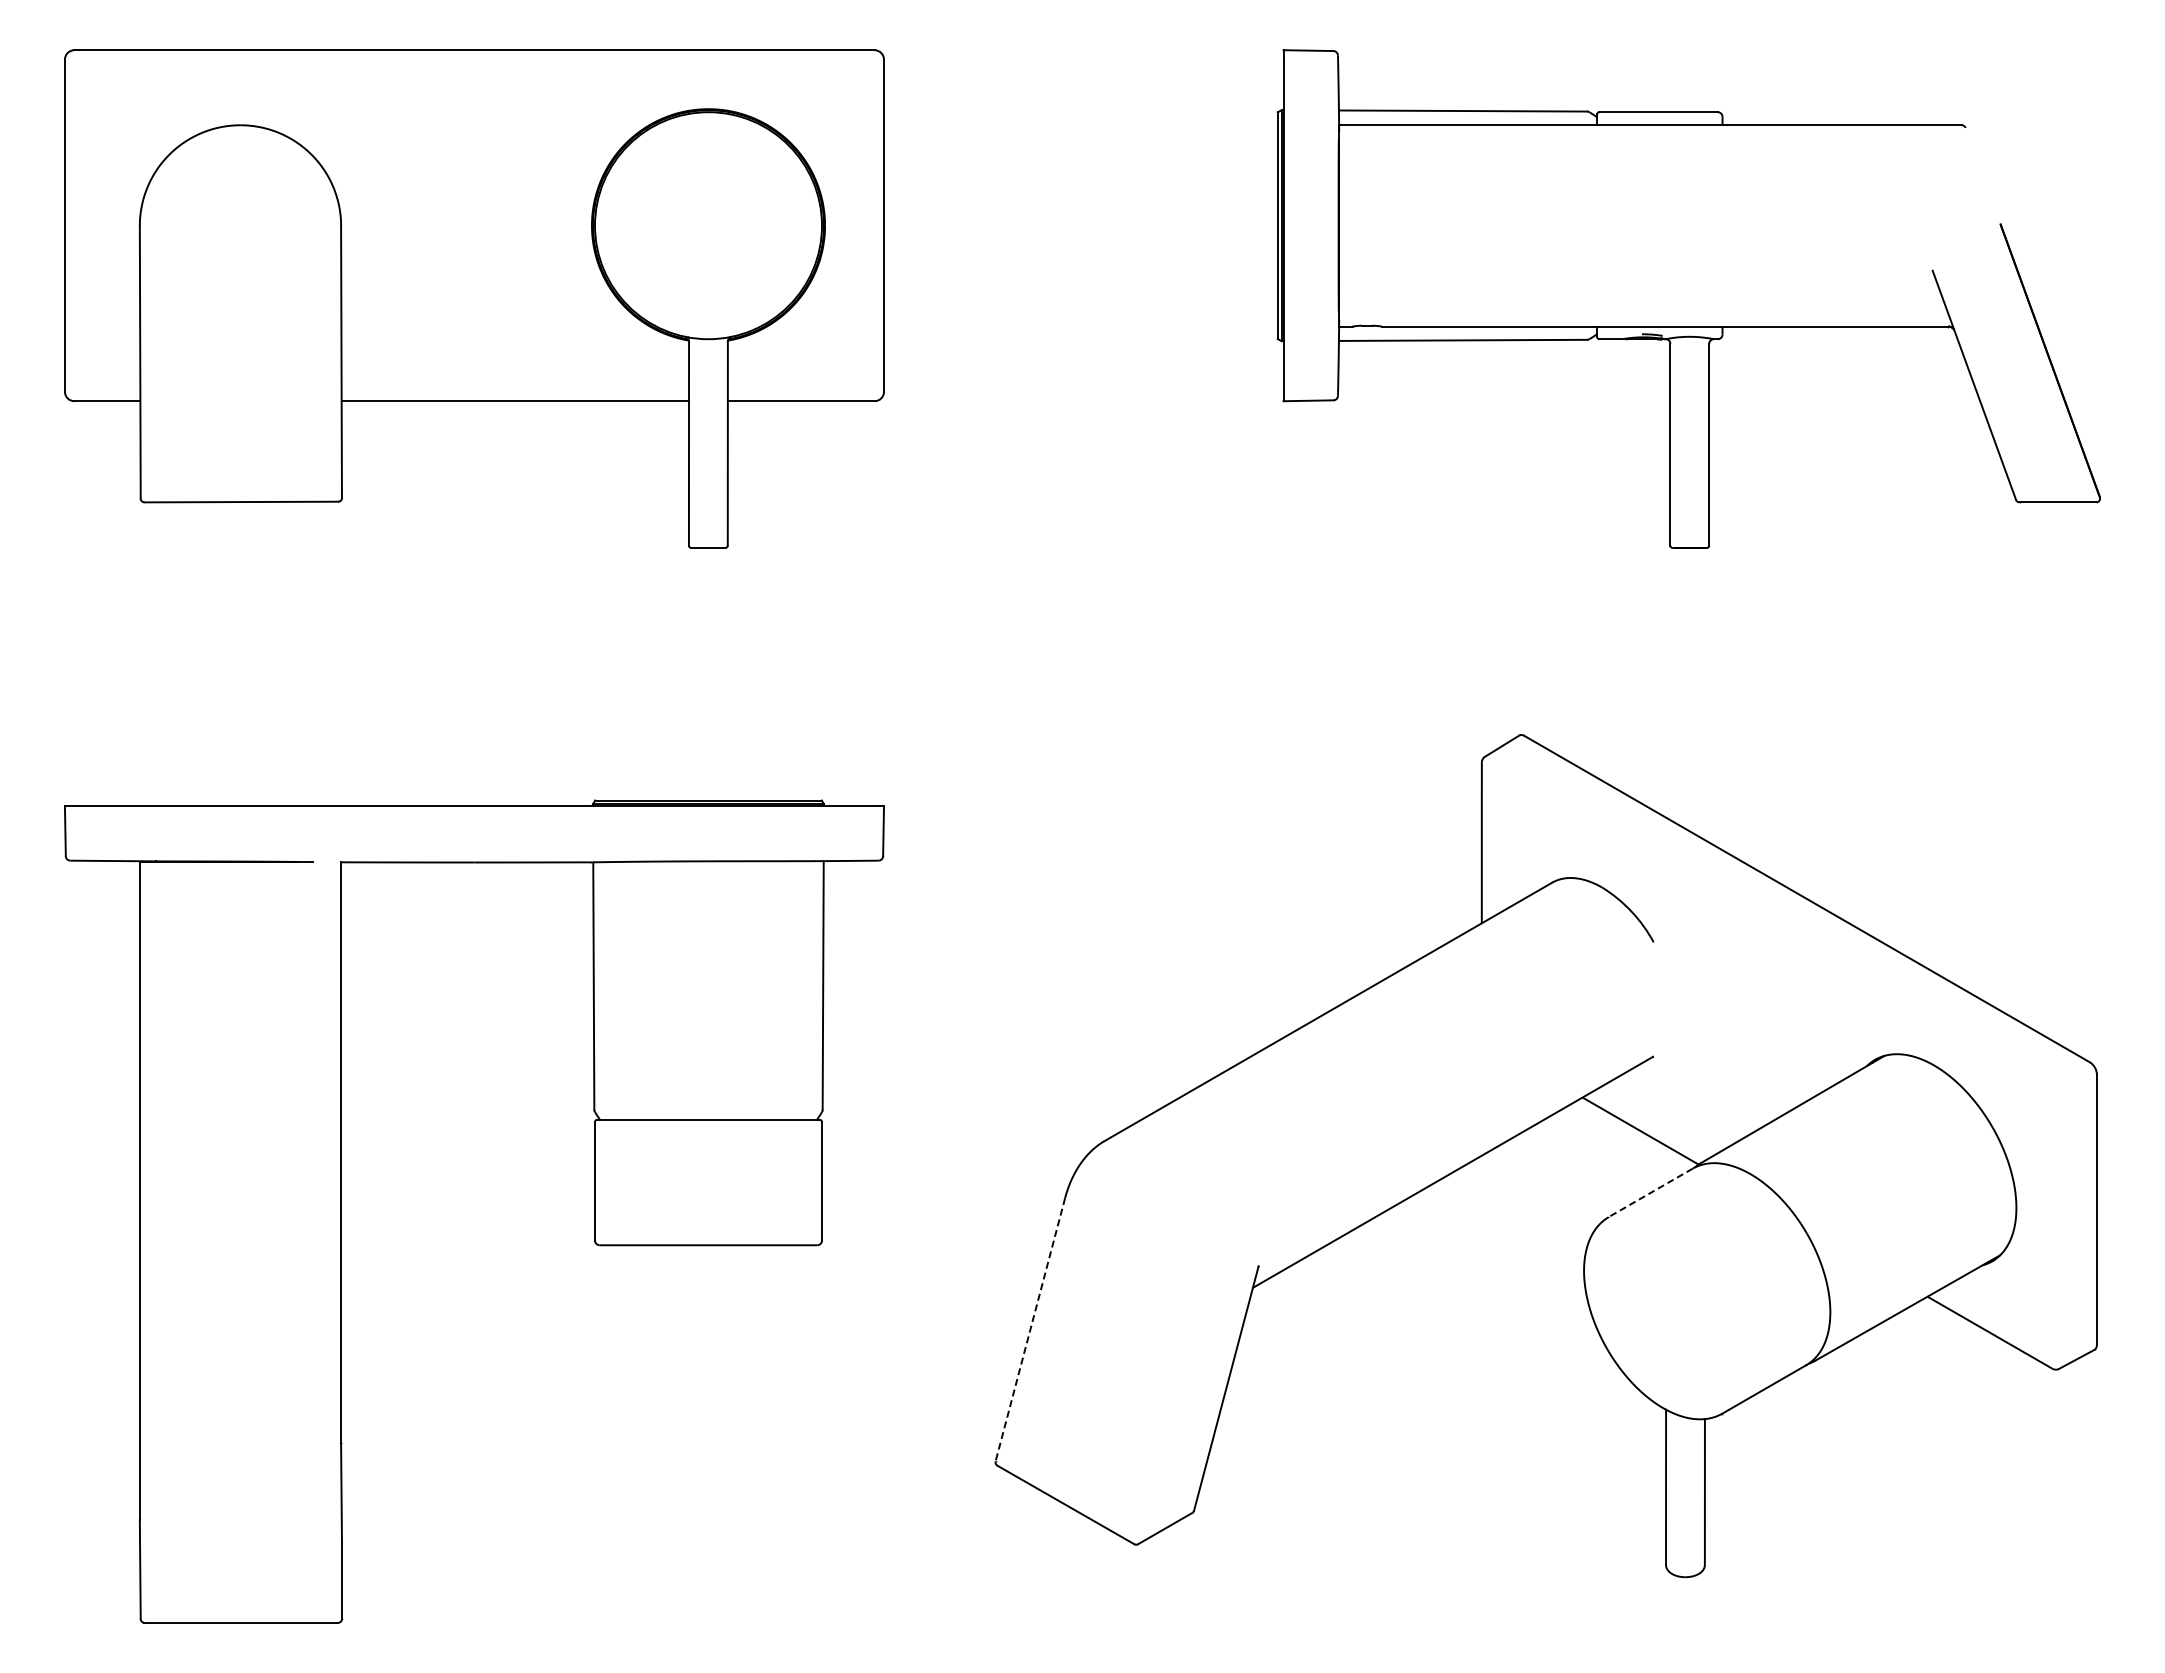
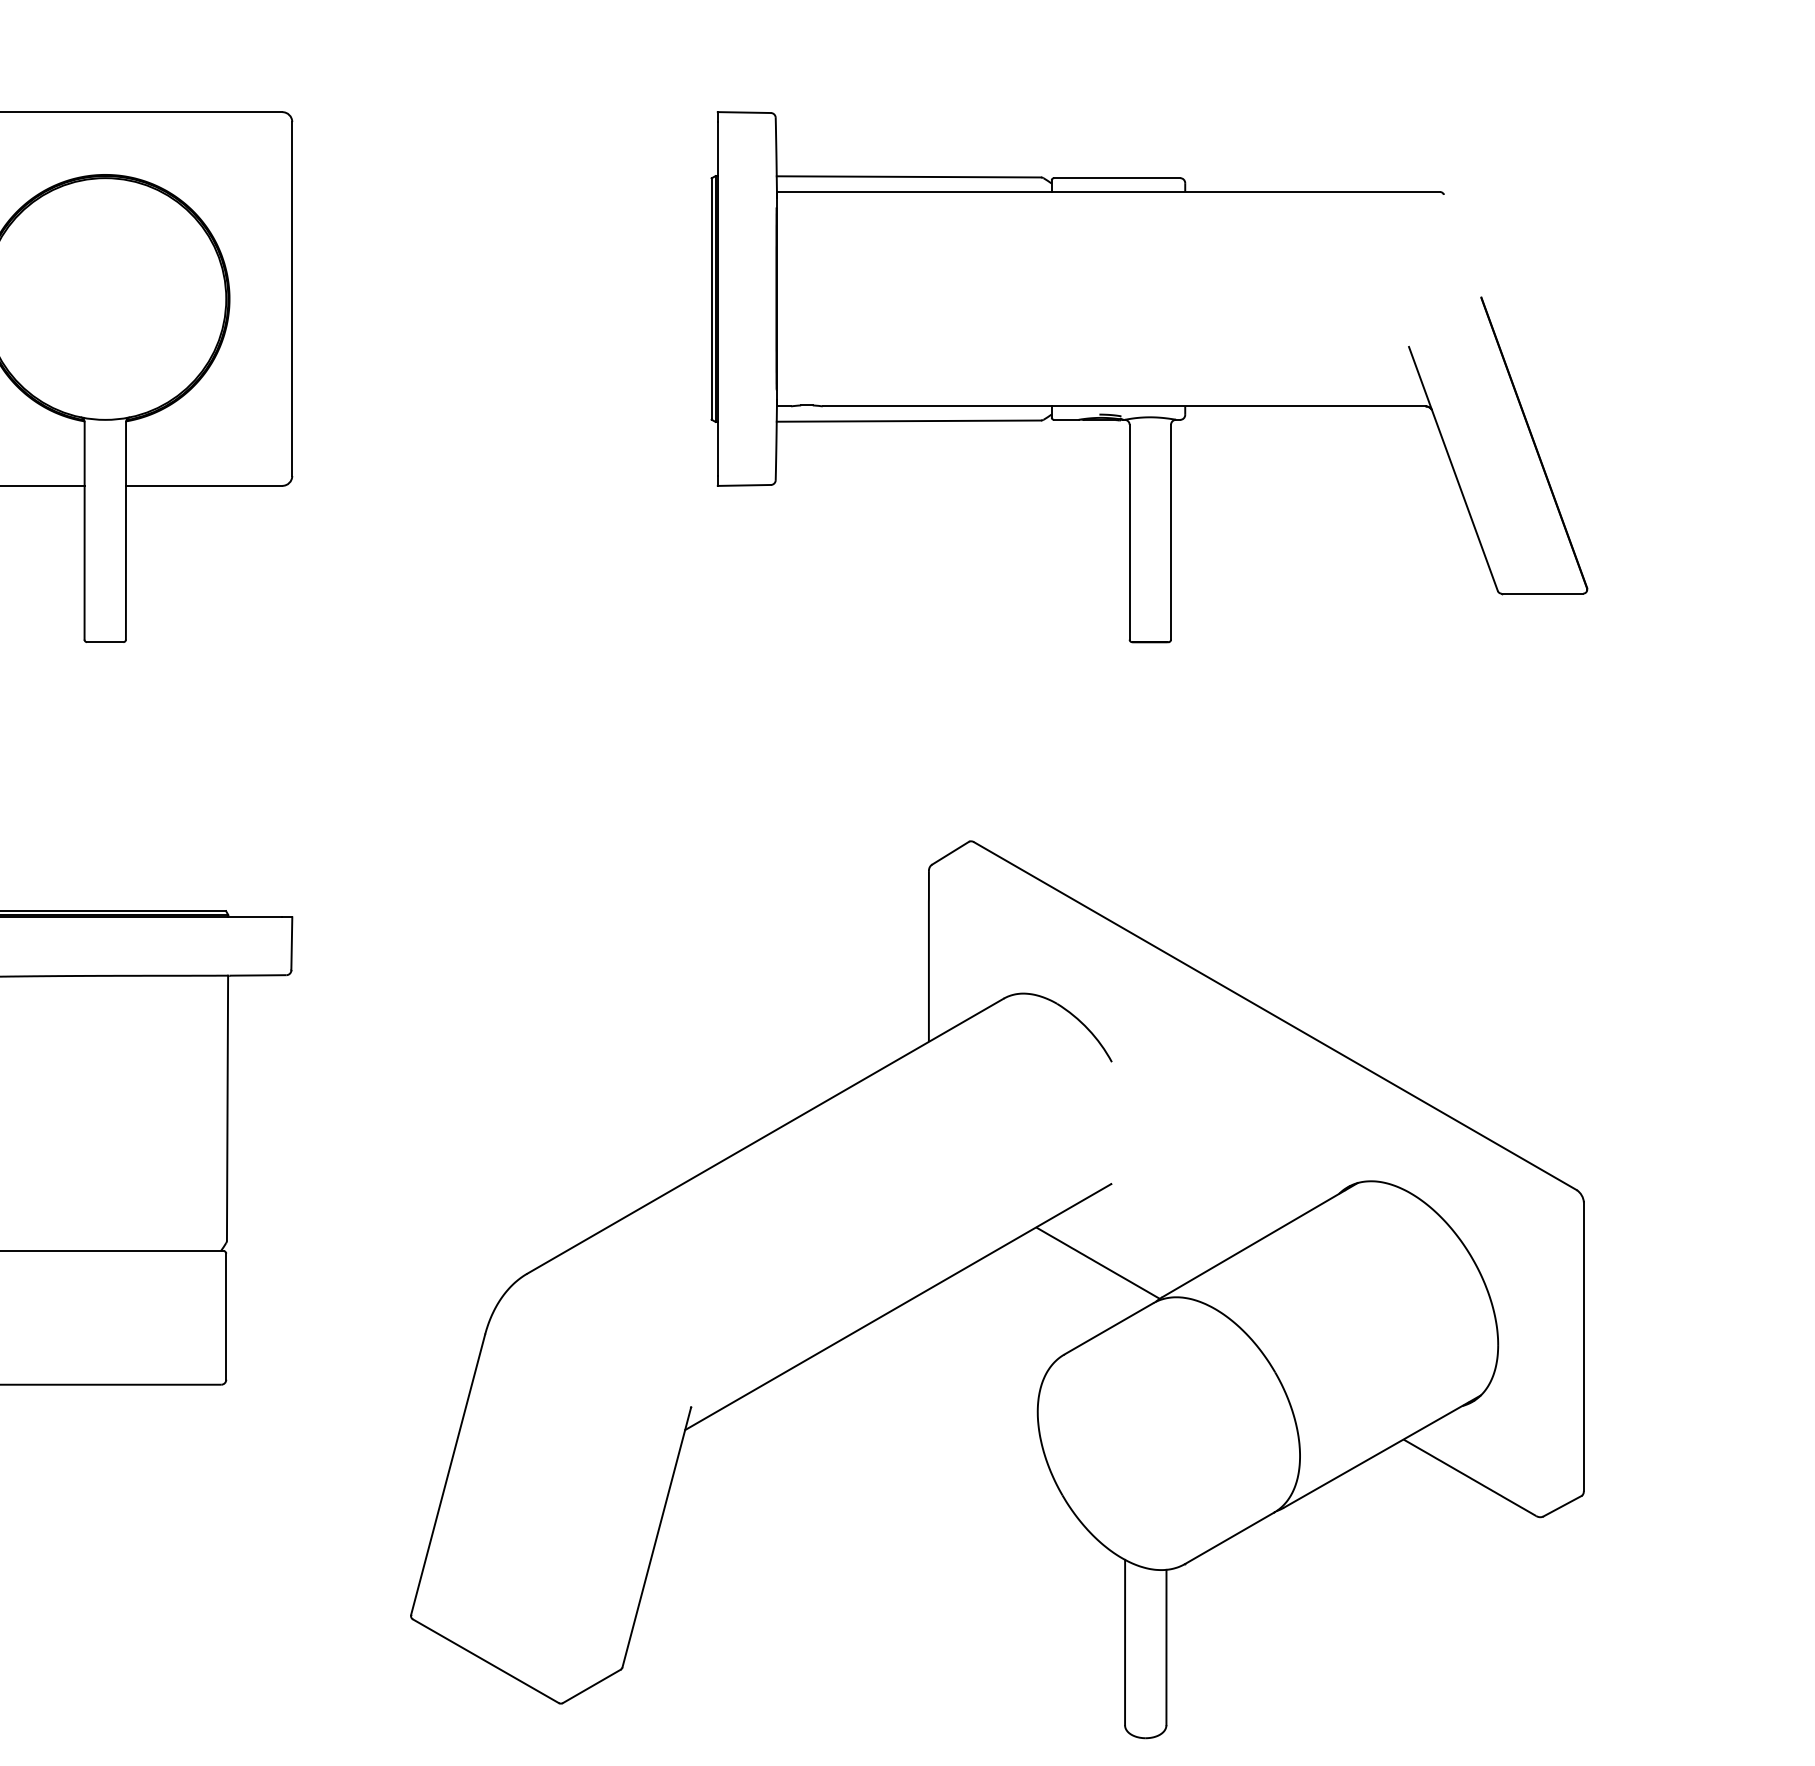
line: (1650, 1193) -> (1108, 1329), dashed -> solid
line: (1030, 1330) -> (448, 1475), dashed -> solid

